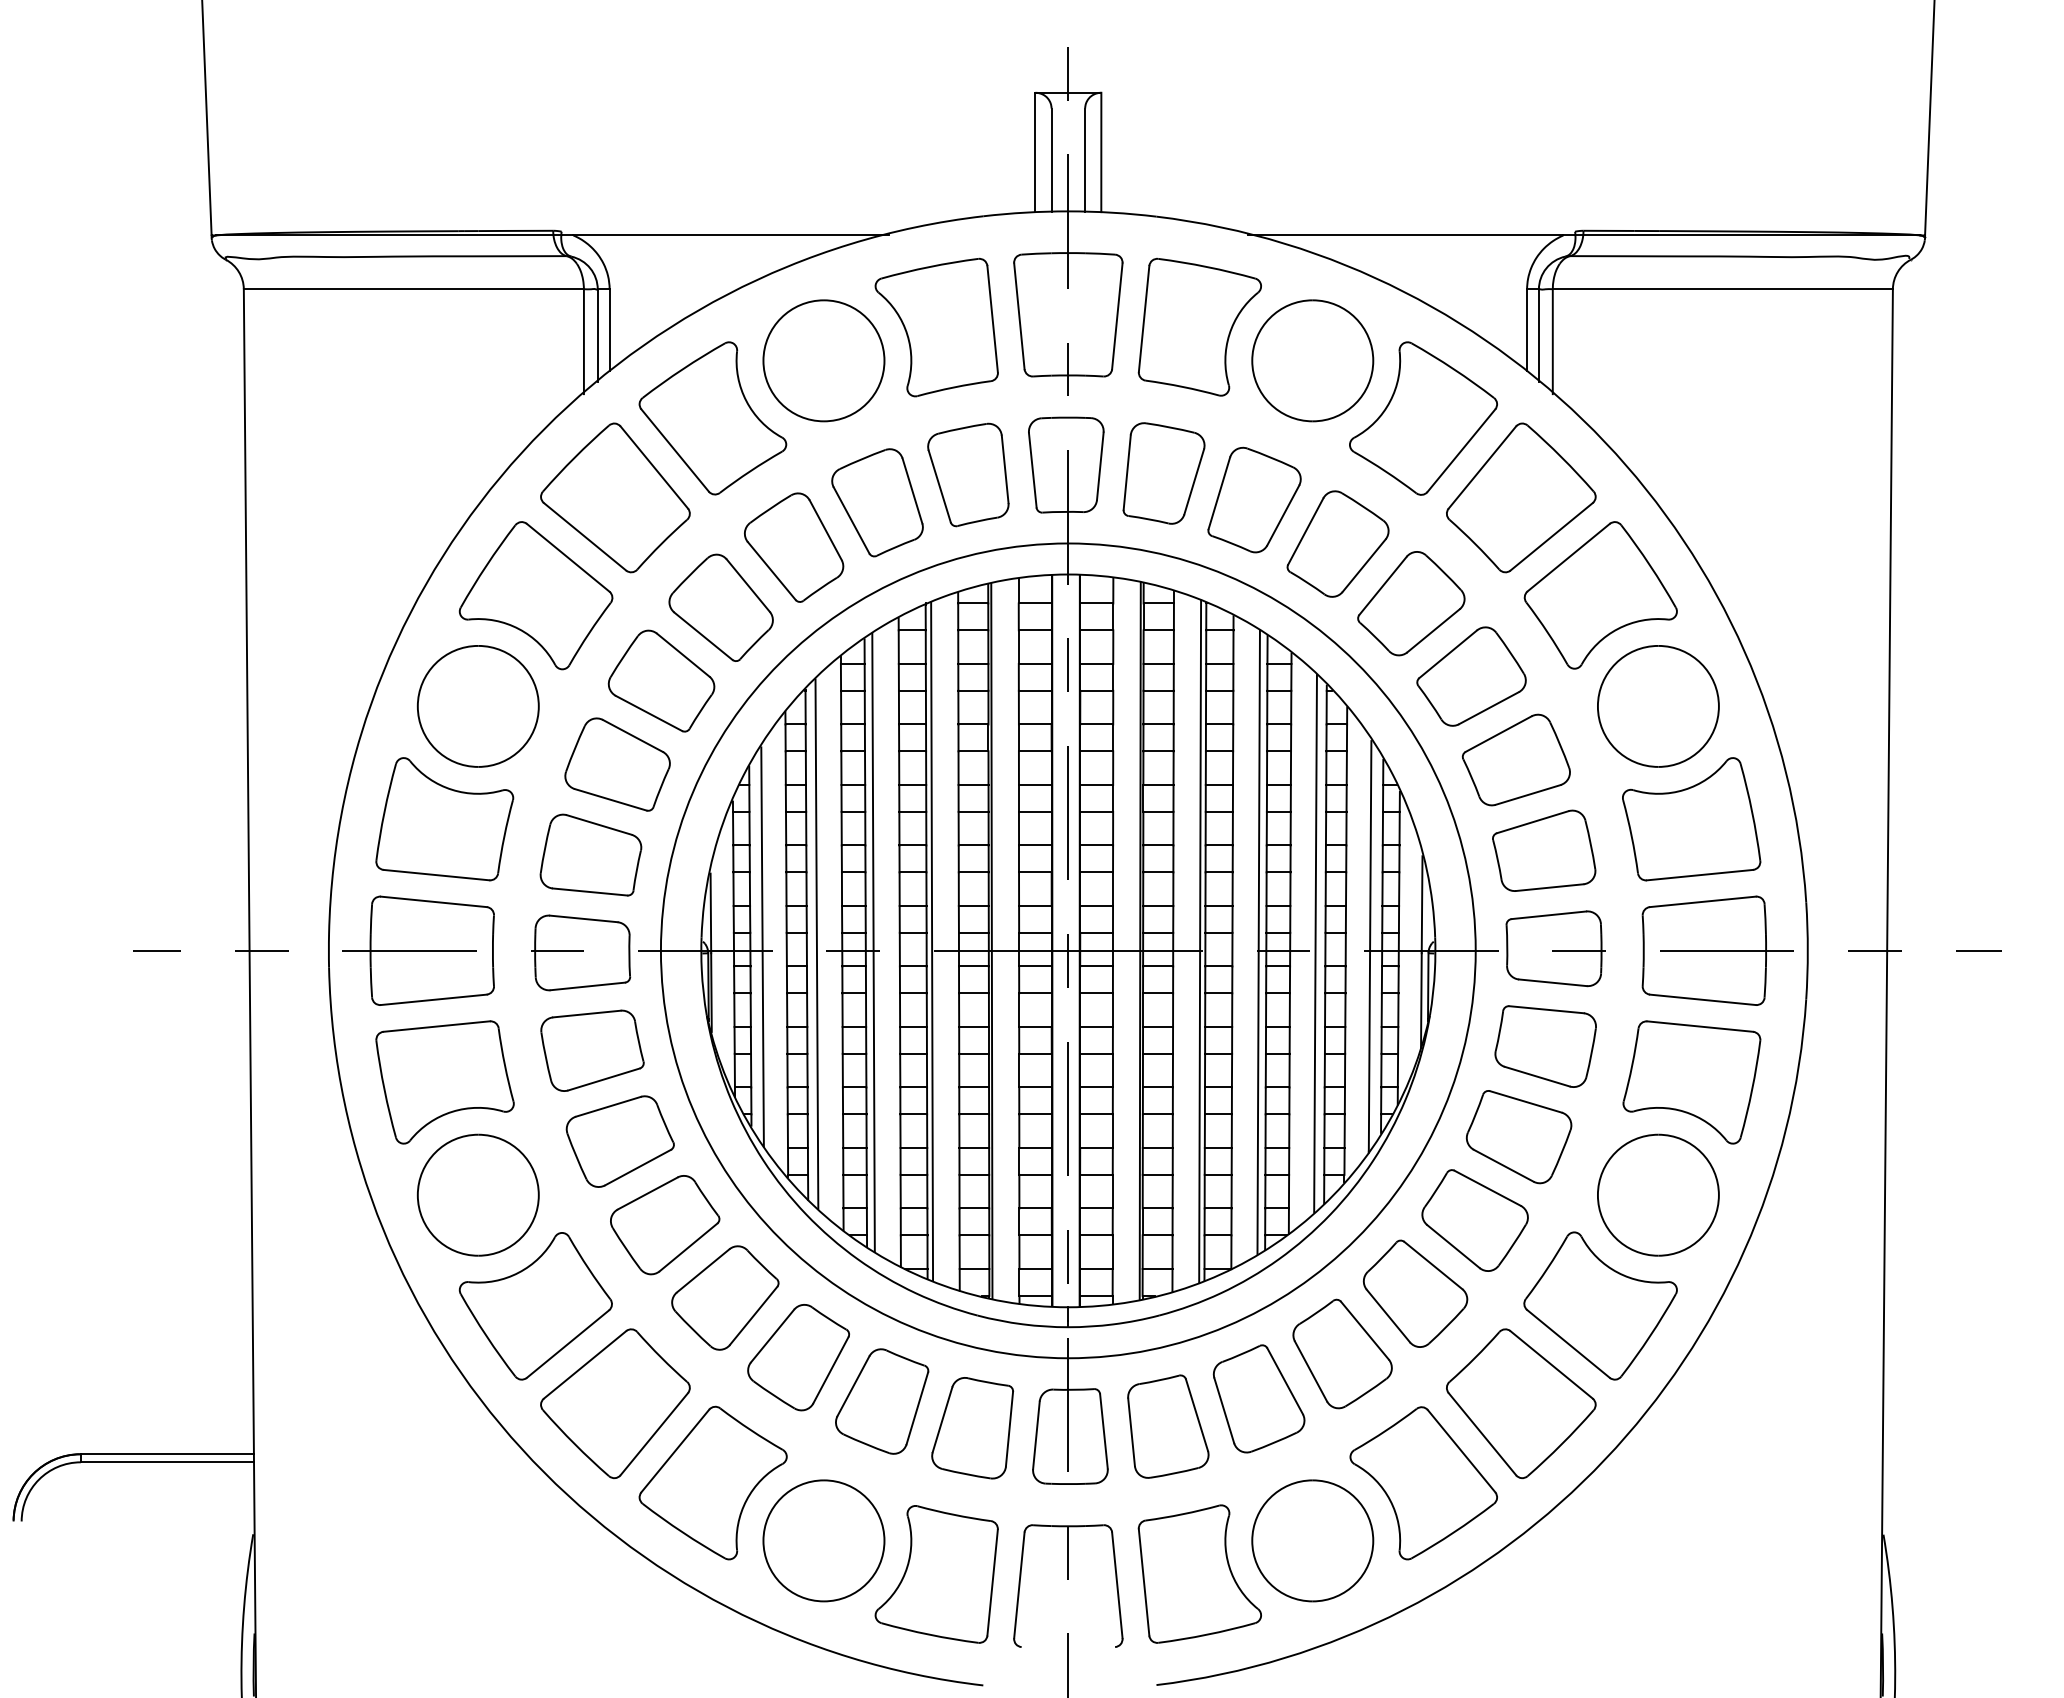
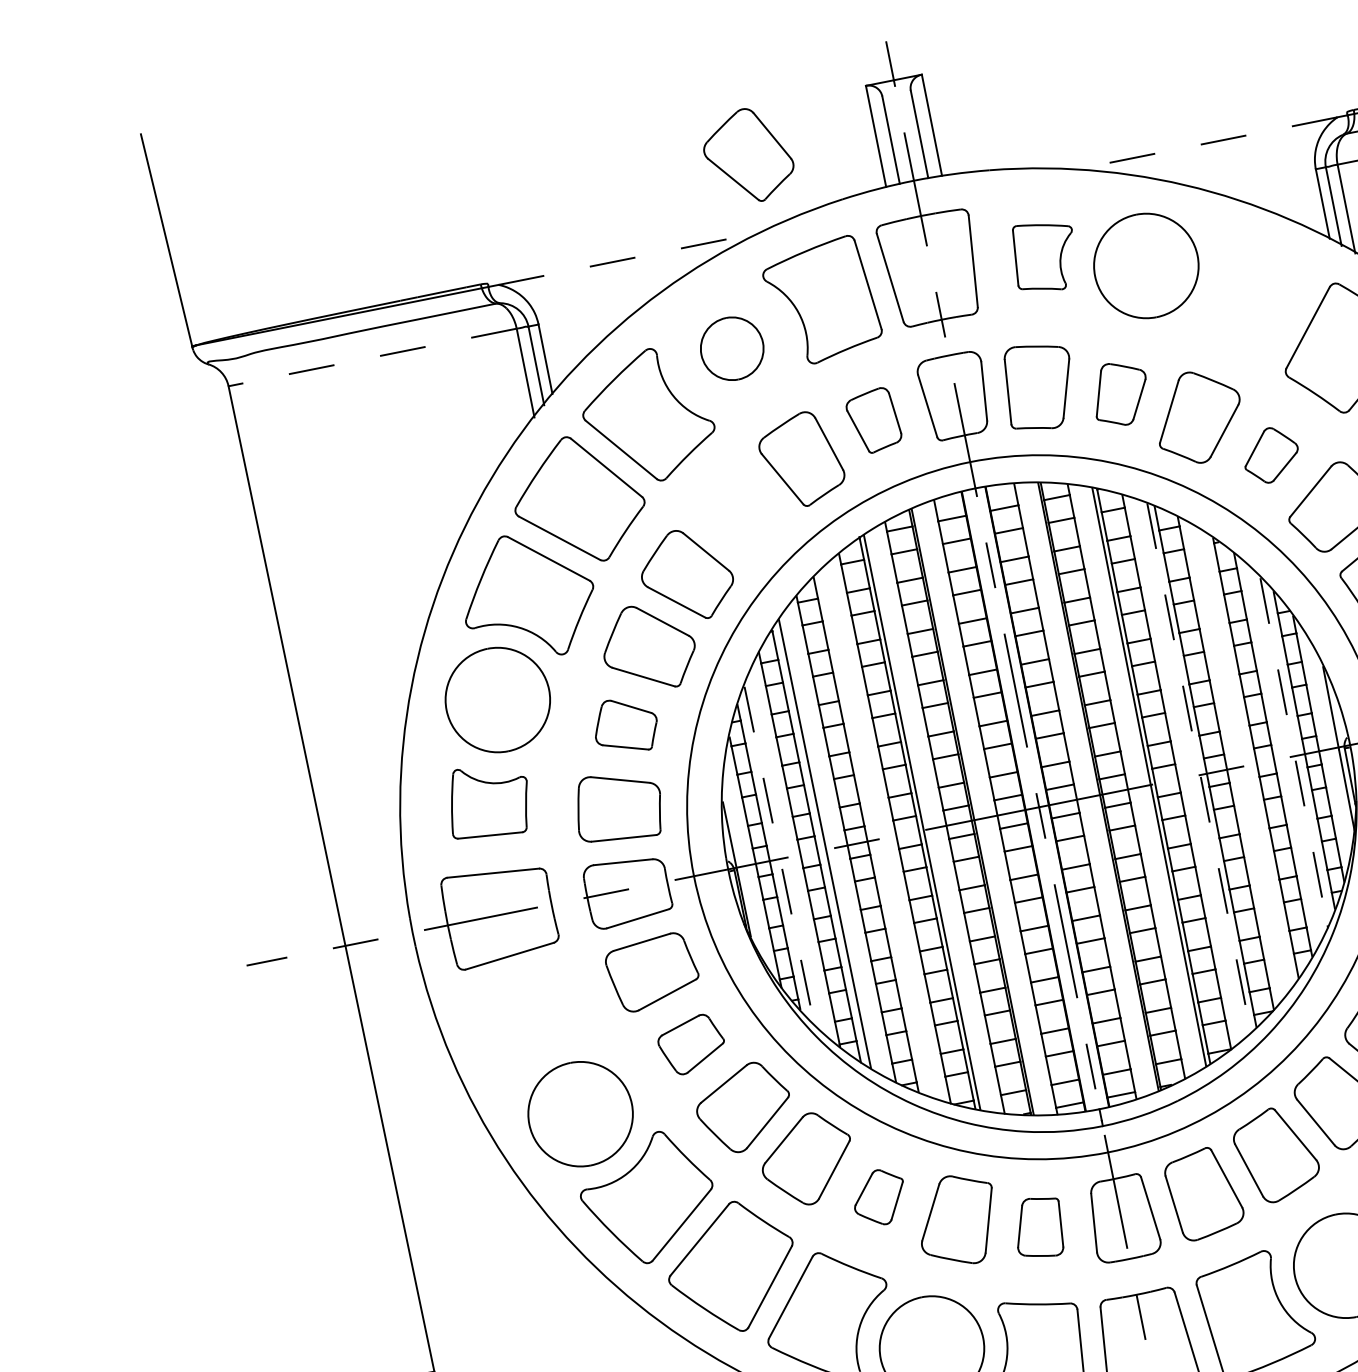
line: (731, 235) -> (632, 258), solid -> dashed
line: (1405, 235) -> (1203, 144), solid -> dashed
line: (413, 289) -> (372, 357), solid -> dashed
part: (1199, 326) -> (1044, 256), size x0.6
part: (823, 360) -> (731, 348), size x0.6
part: (1423, 418) -> (1249, 296), removed
part: (968, 474) -> (873, 420), size x0.7
part: (1254, 499) -> (1120, 393), size x0.7
part: (794, 547) -> (748, 155), moved
part: (1411, 603) -> (1271, 454), size x0.6
part: (617, 764) -> (625, 725), size x0.7
part: (444, 819) -> (488, 801), size x0.7
line: (873, 942) -> (872, 833), removed
line: (1258, 942) -> (1198, 767), solid -> dashed
line: (1315, 943) -> (1247, 759), removed
line: (762, 946) -> (779, 855), solid -> dashed
line: (1370, 946) -> (1294, 752), solid -> dashed
part: (444, 1082) -> (532, 1024), removed
part: (619, 1141) -> (691, 1044), size x0.7
part: (798, 1357) -> (879, 1197), size x0.6
part: (972, 1428) -> (1038, 1228), size x0.7

